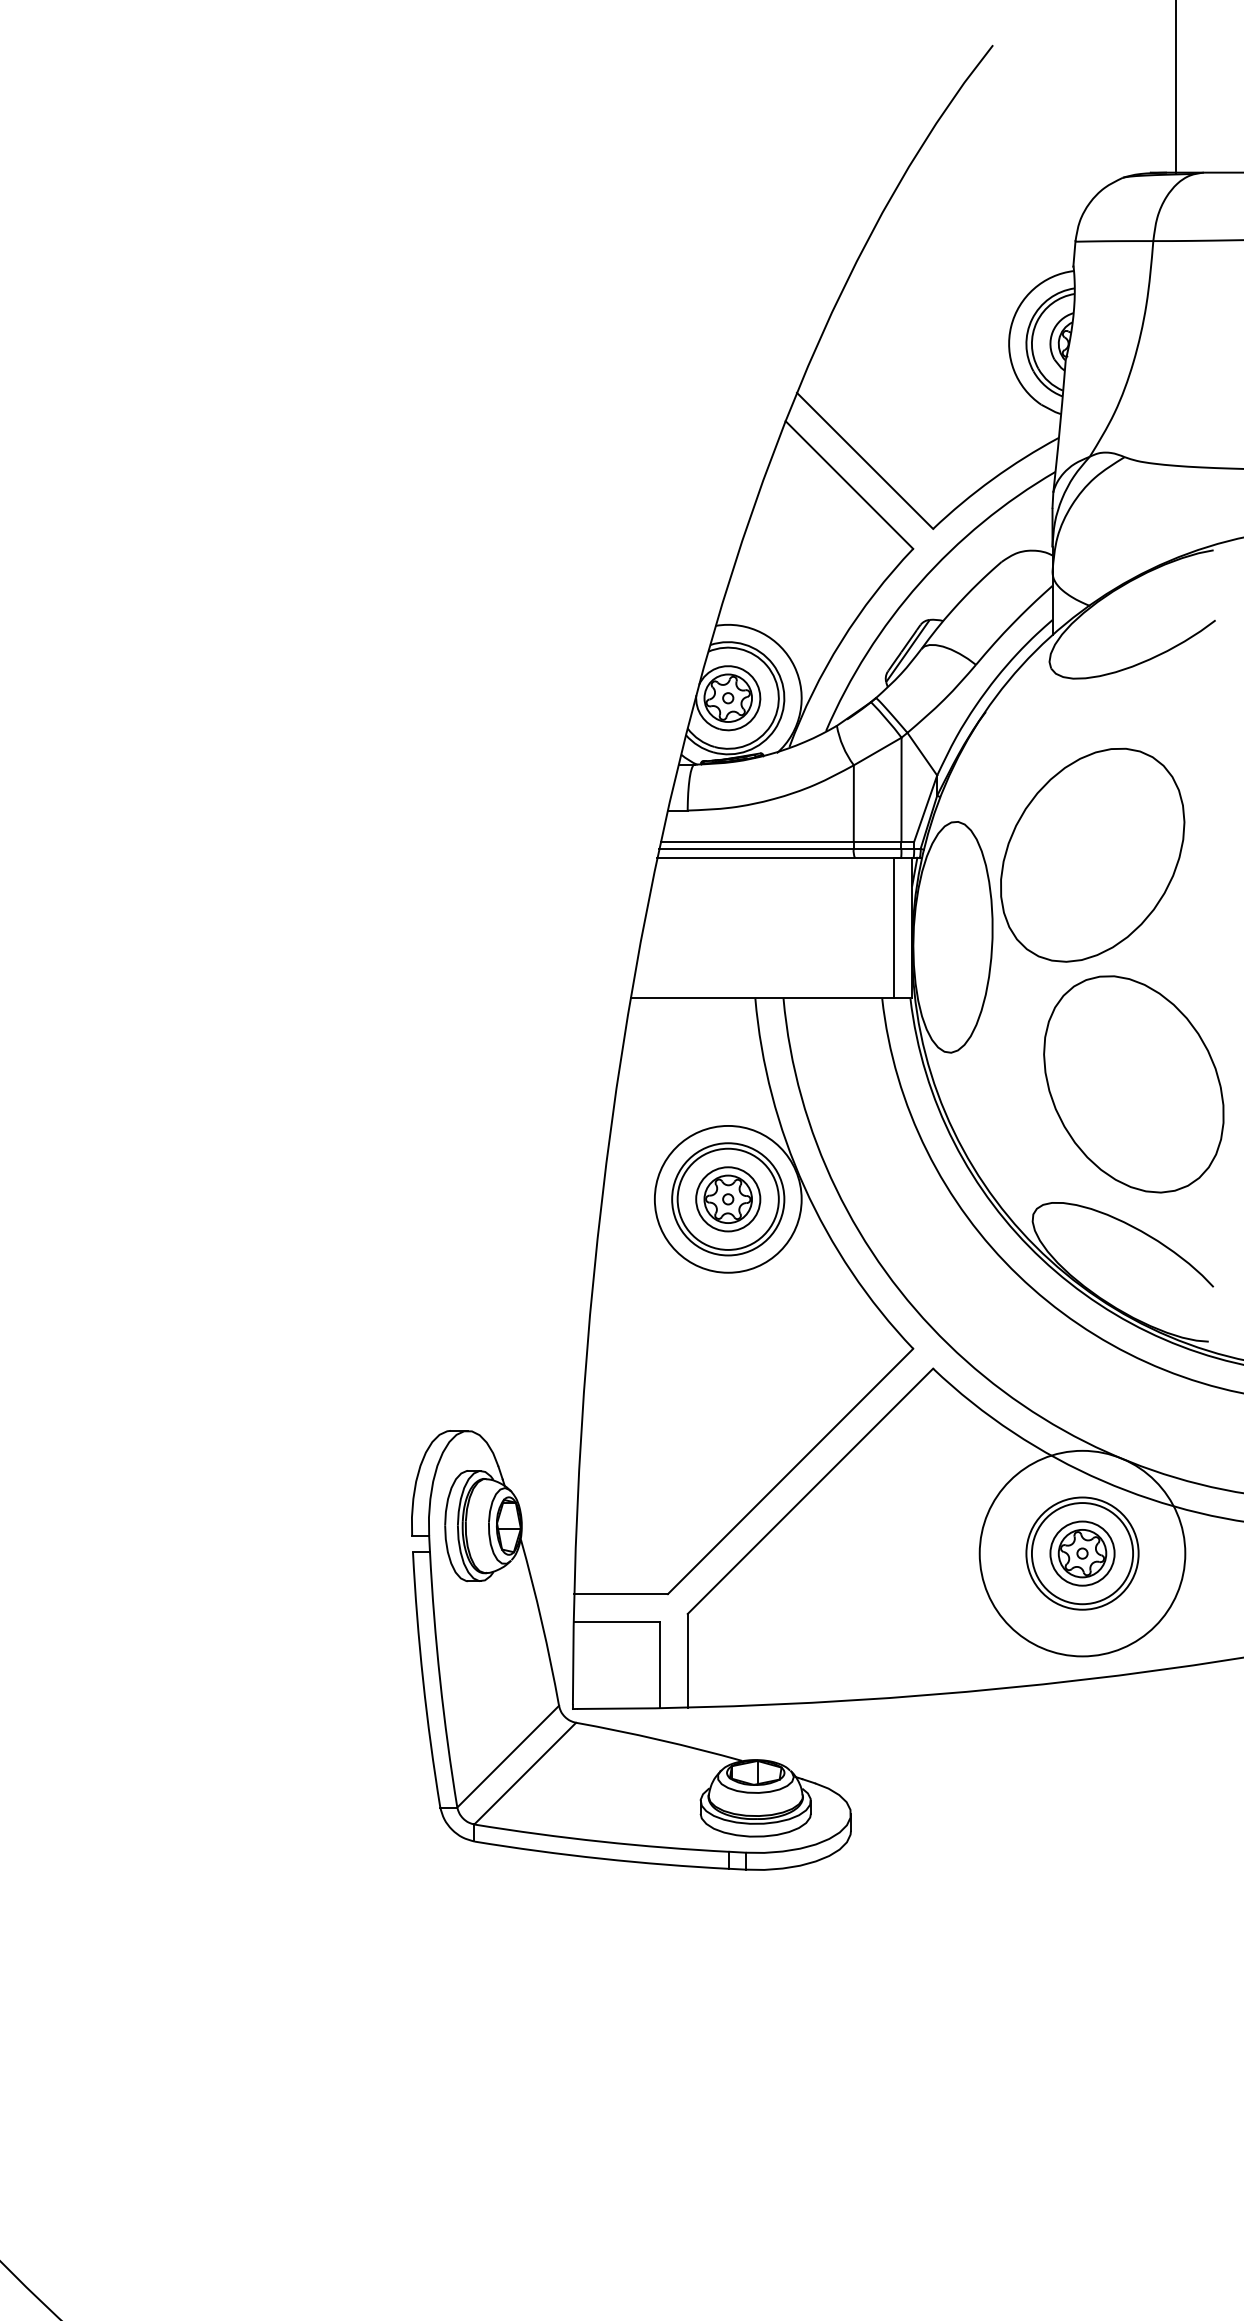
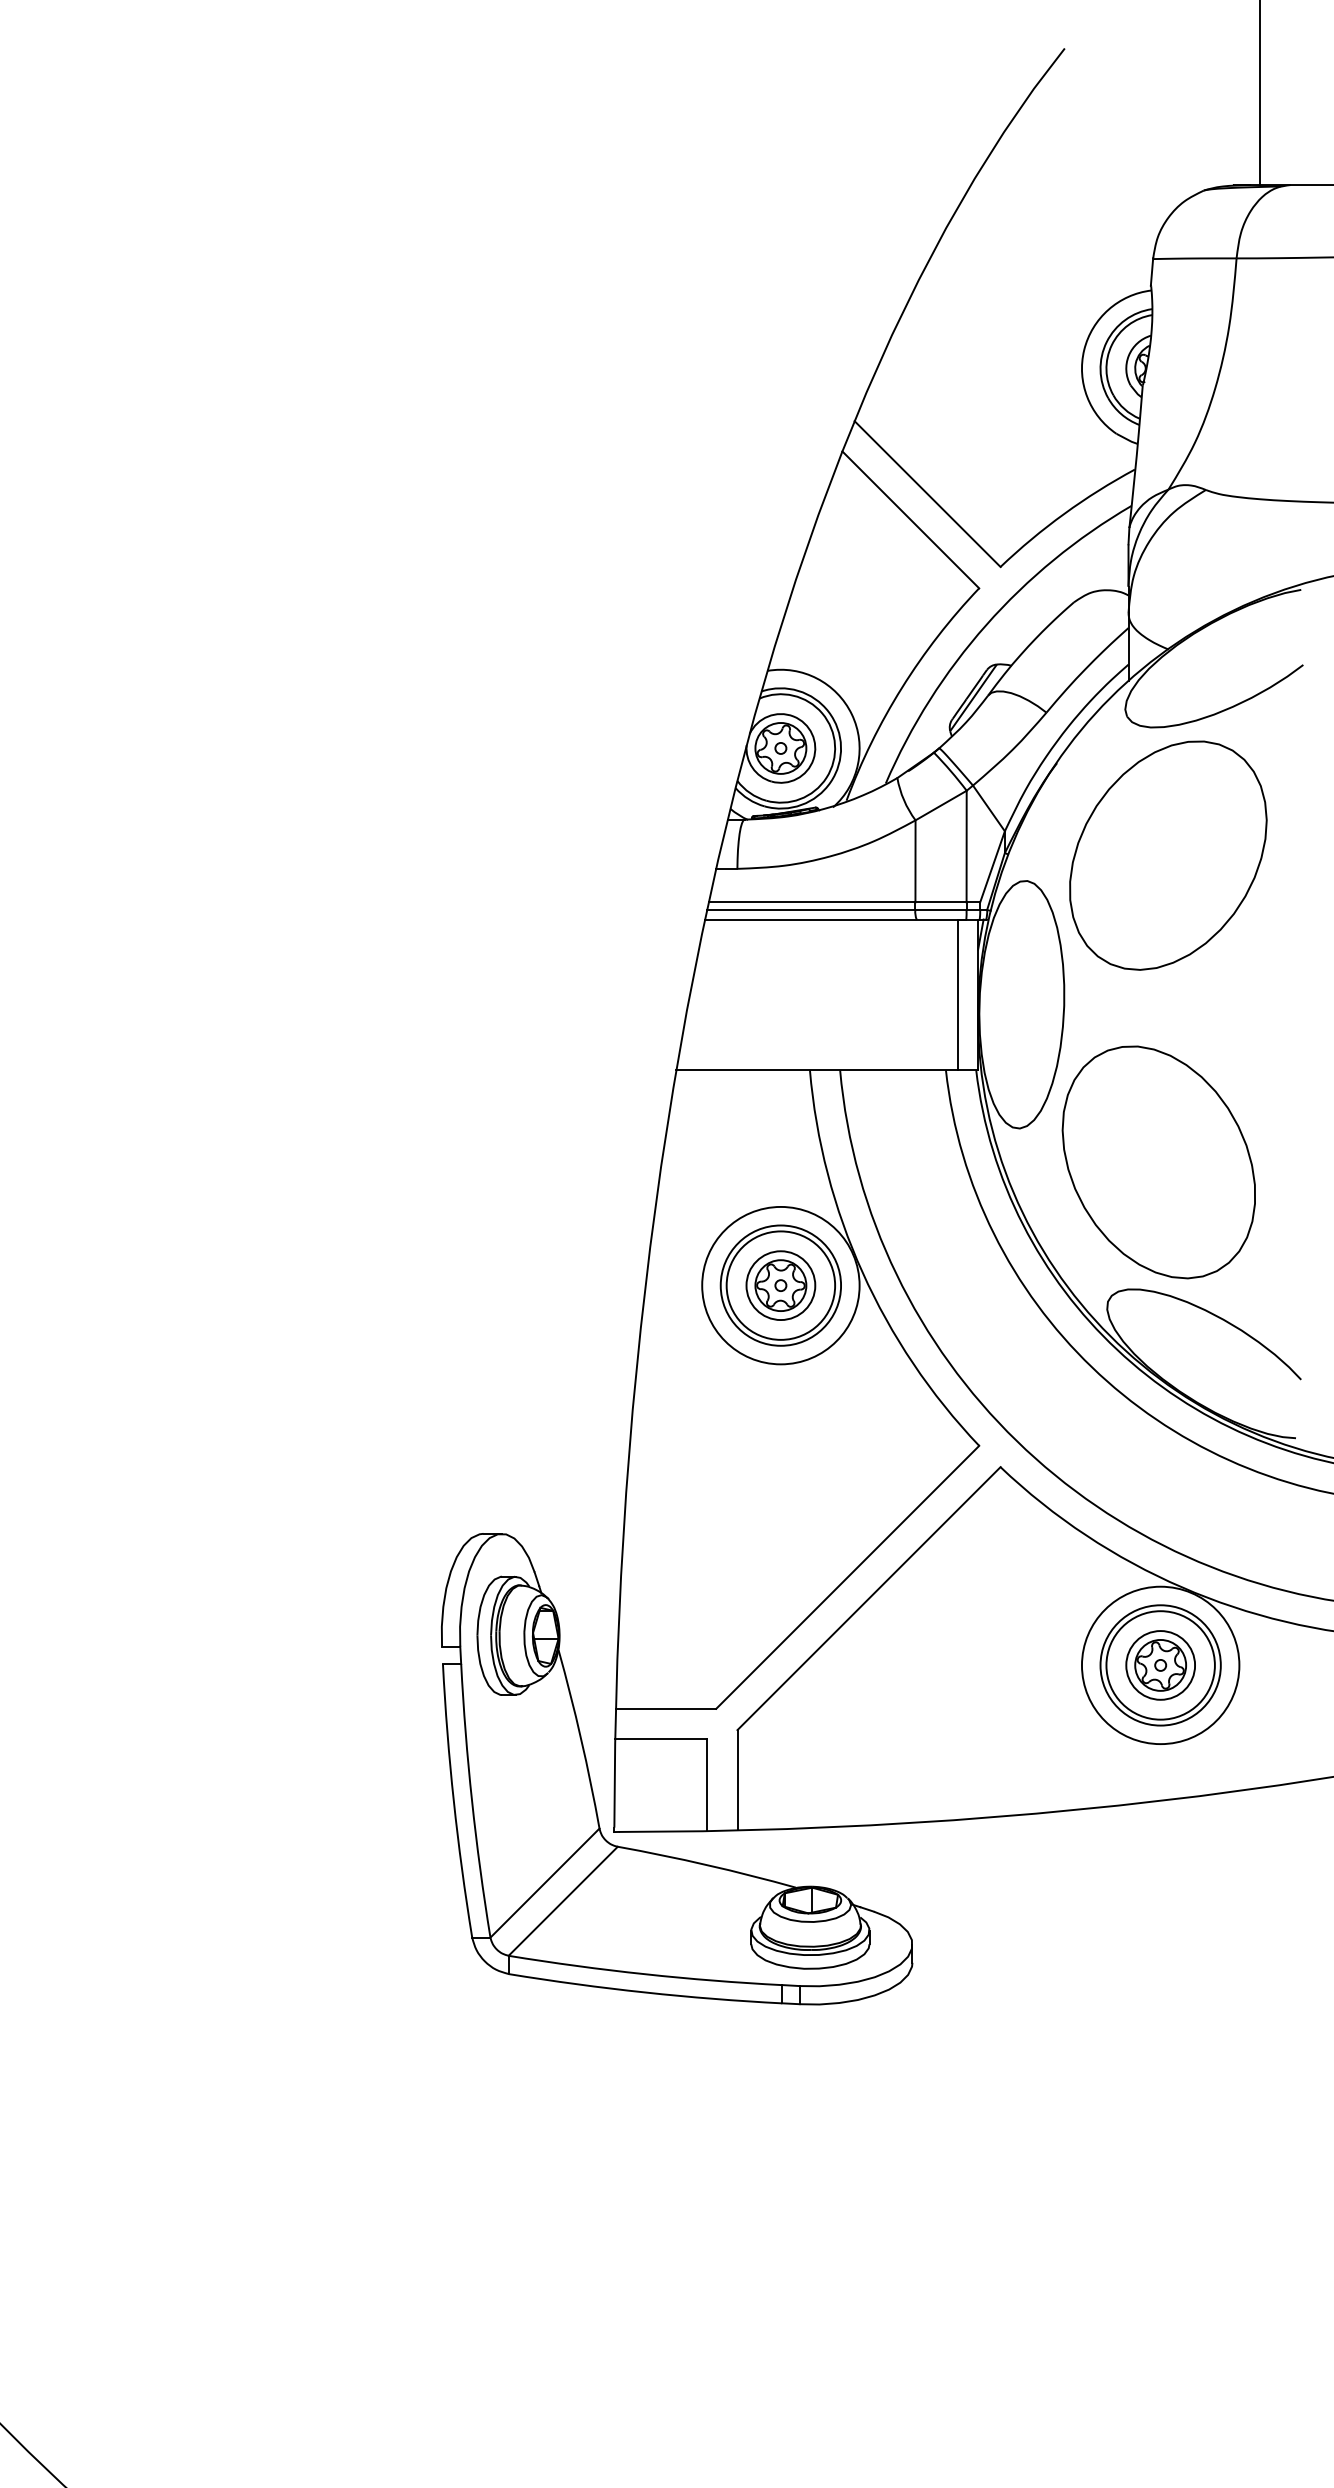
part: (1092, 854) -> (1168, 854), moved
part: (1133, 1084) -> (1158, 1162), moved
circle: (1082, 1553) -> (1160, 1665), size x0.71

